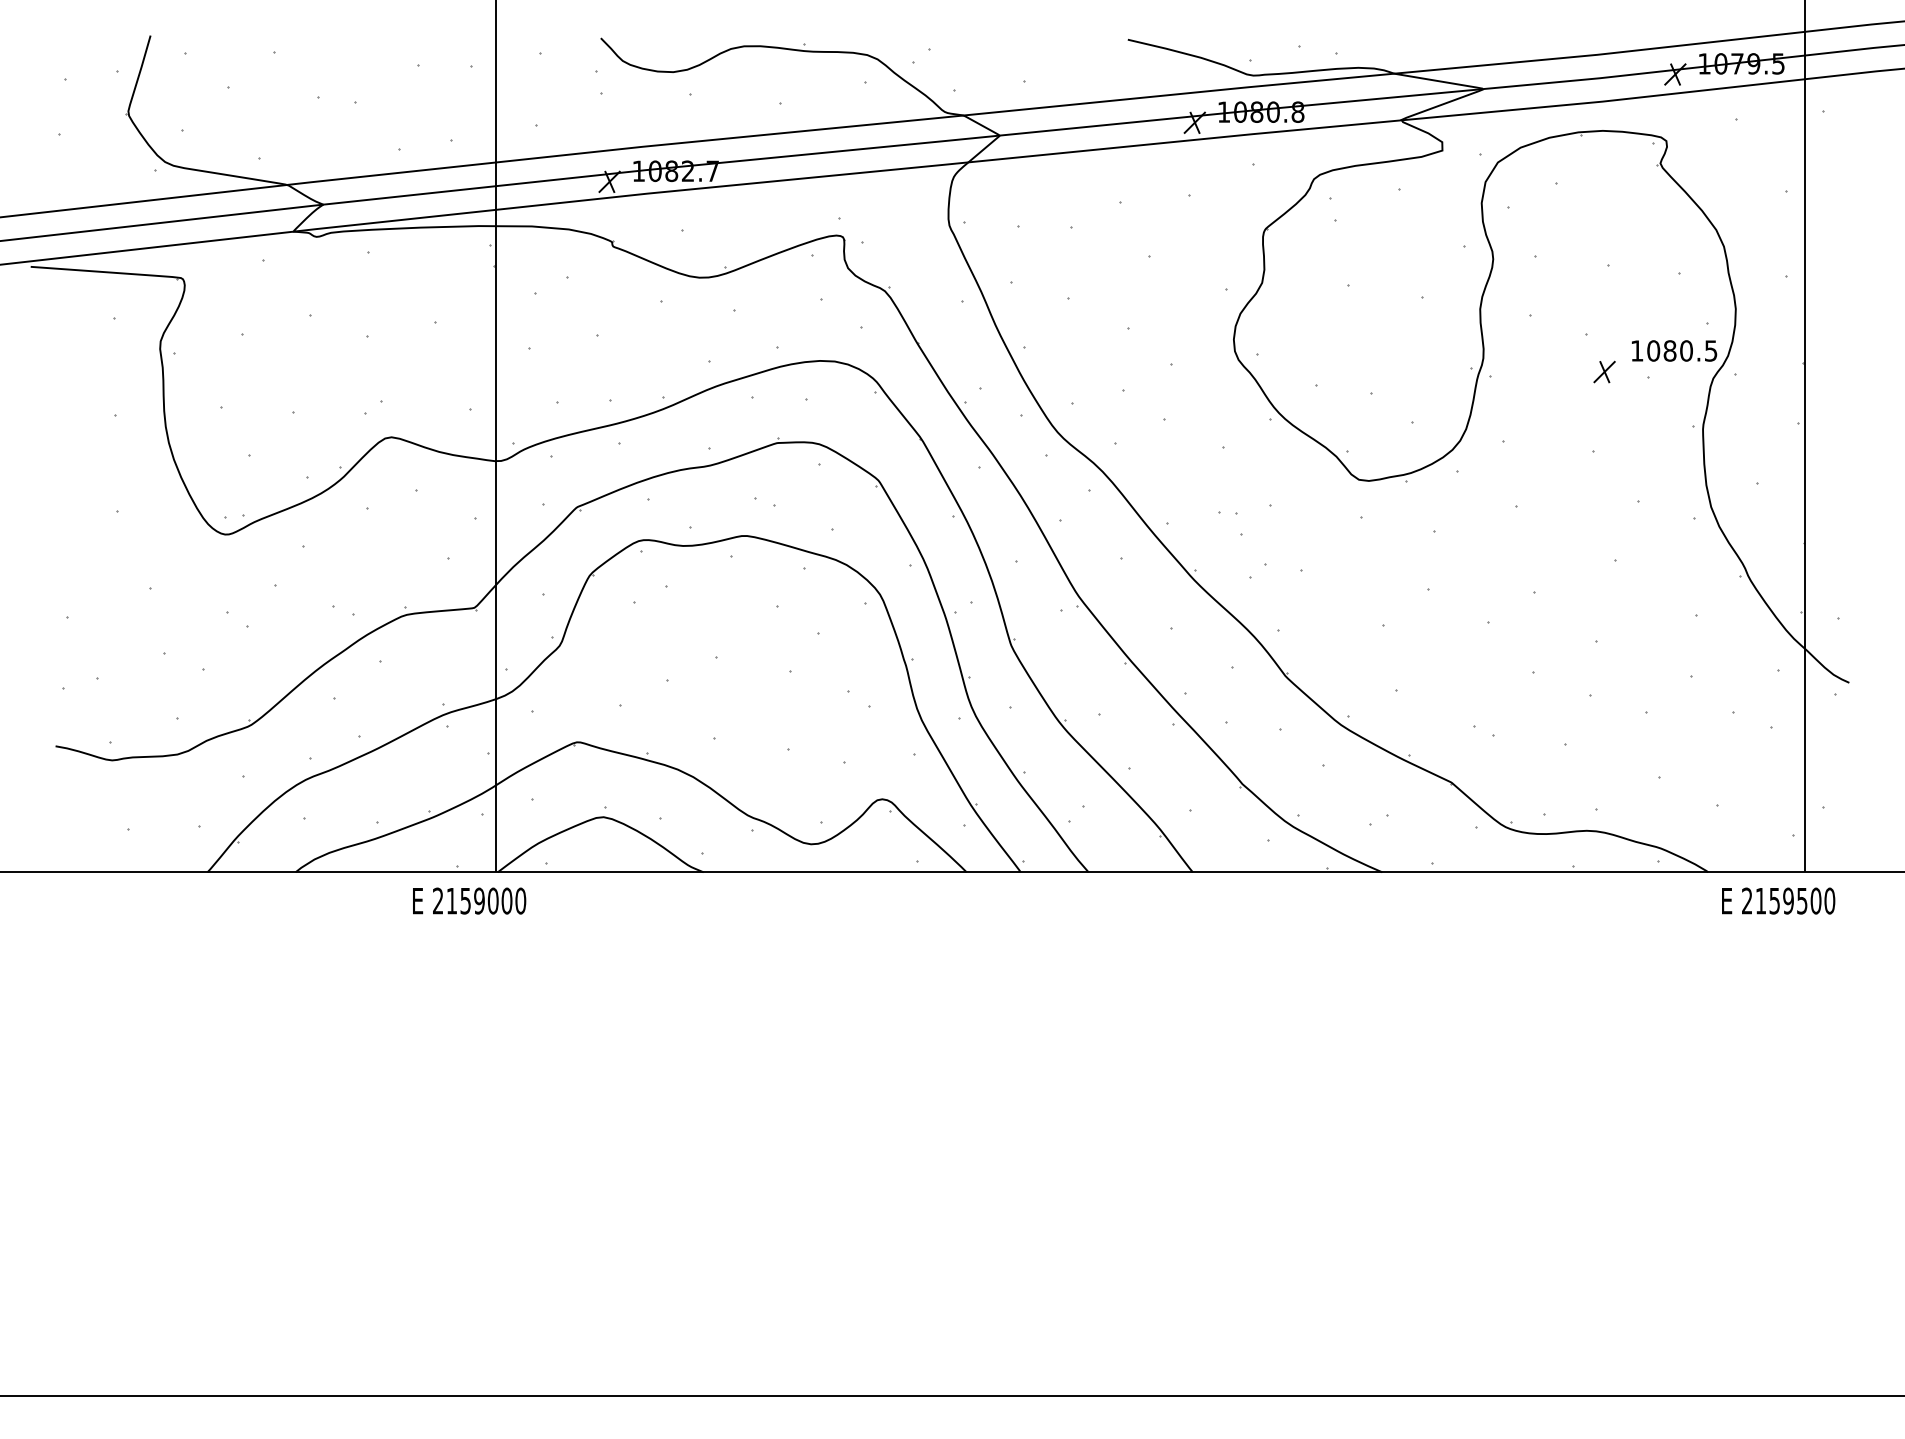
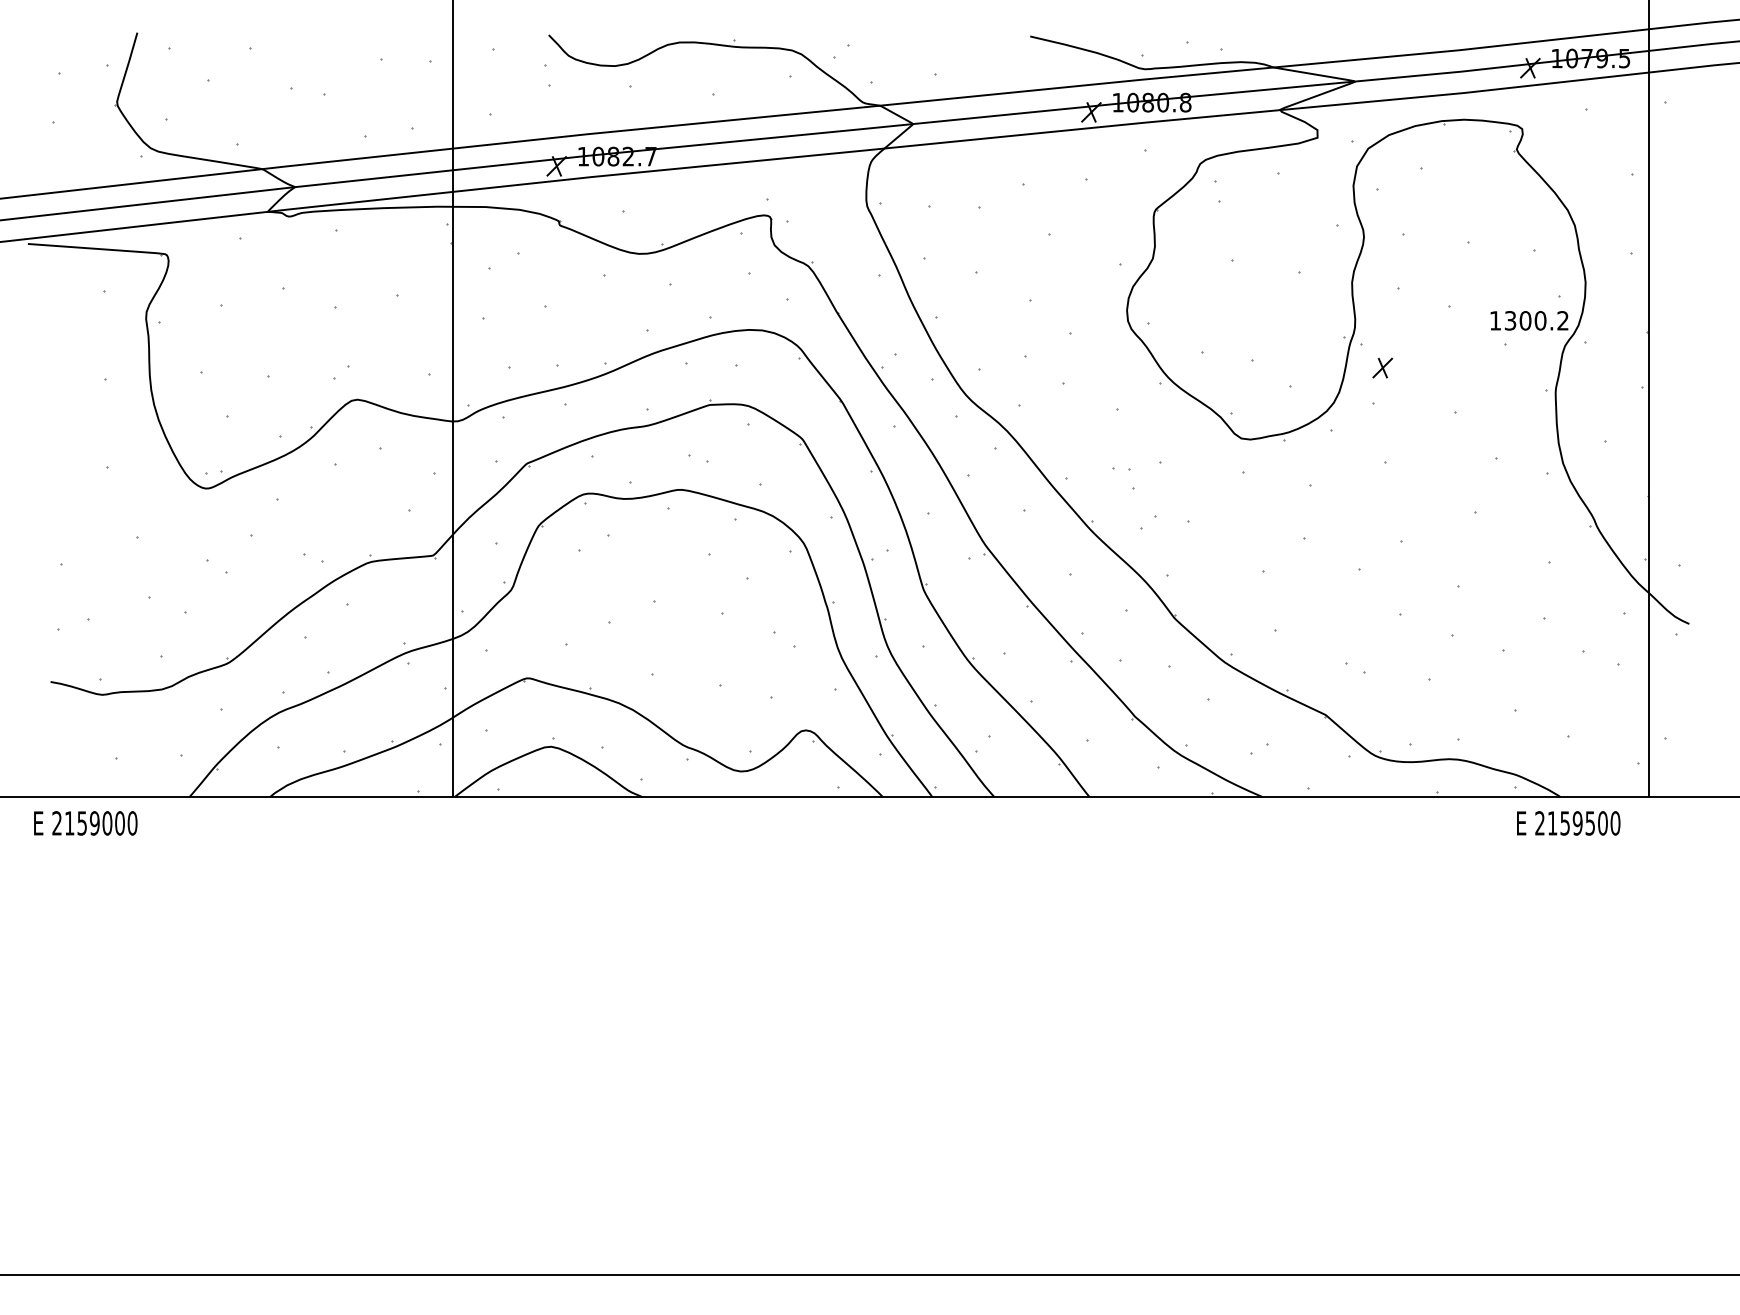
text: (1682, 350) -> (1536, 320), 1080.5 -> 1300.2
part: (1604, 371) -> (1382, 367), moved
text: (469, 901) -> (85, 823), moved
text: (1778, 901) -> (1568, 823), moved

